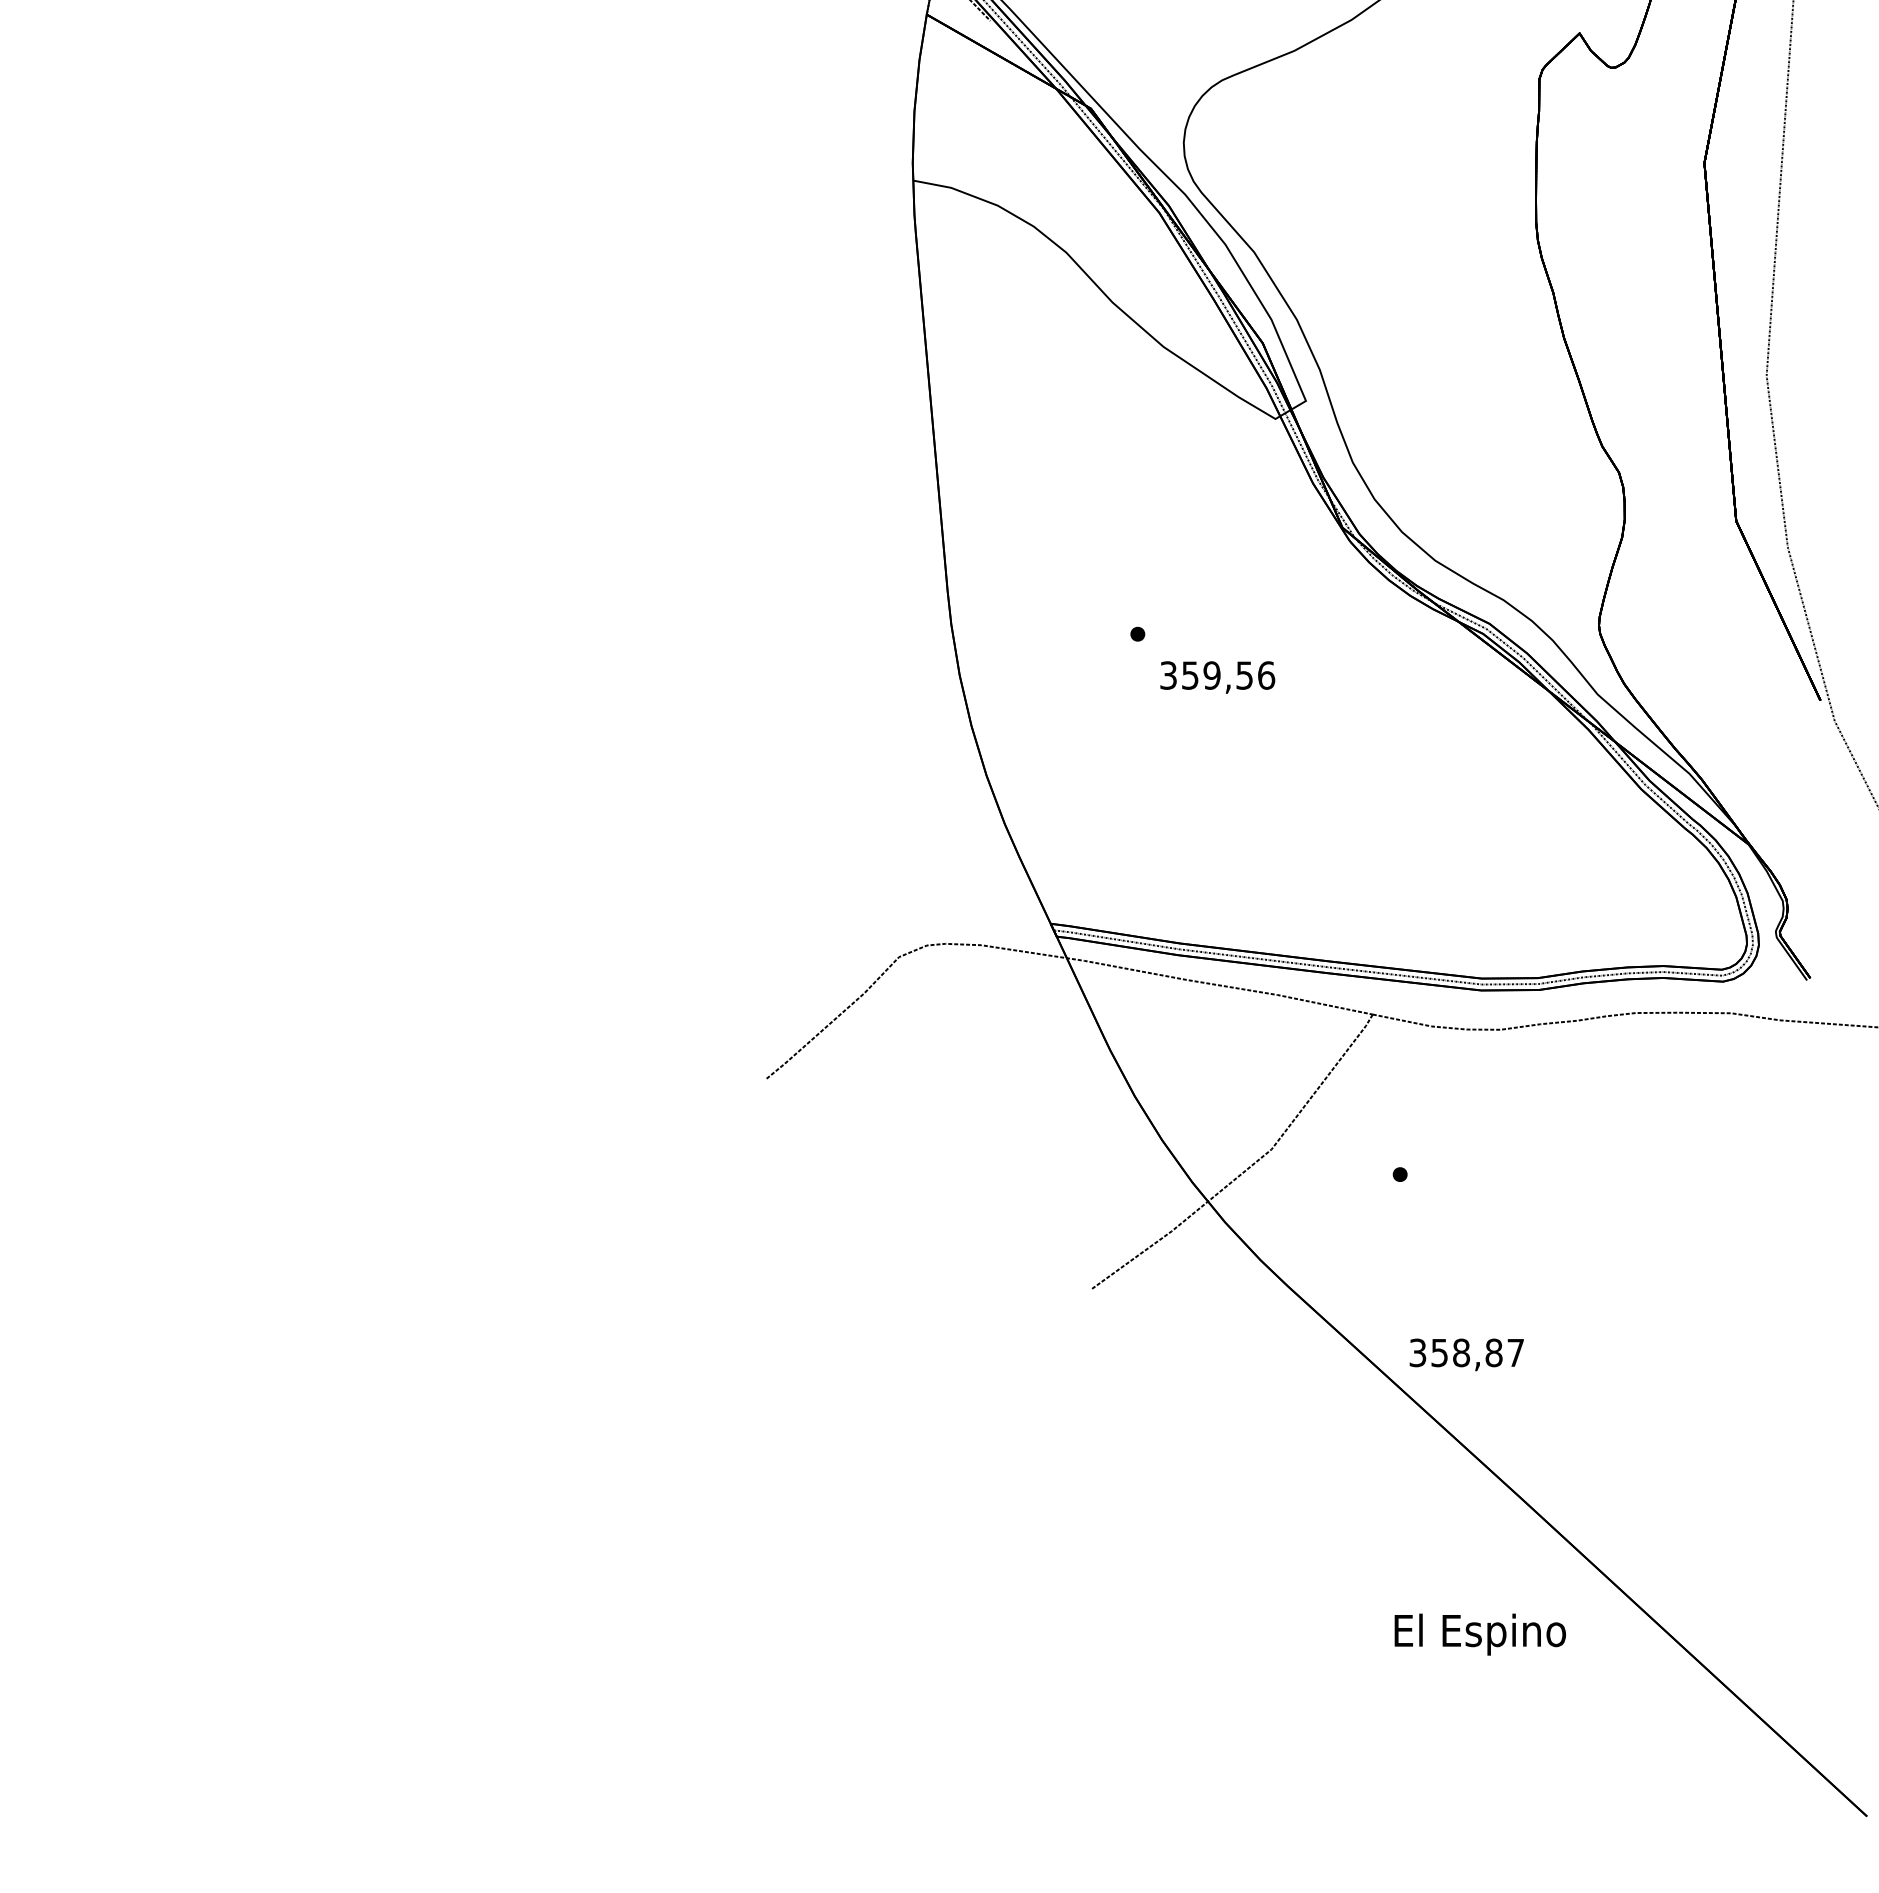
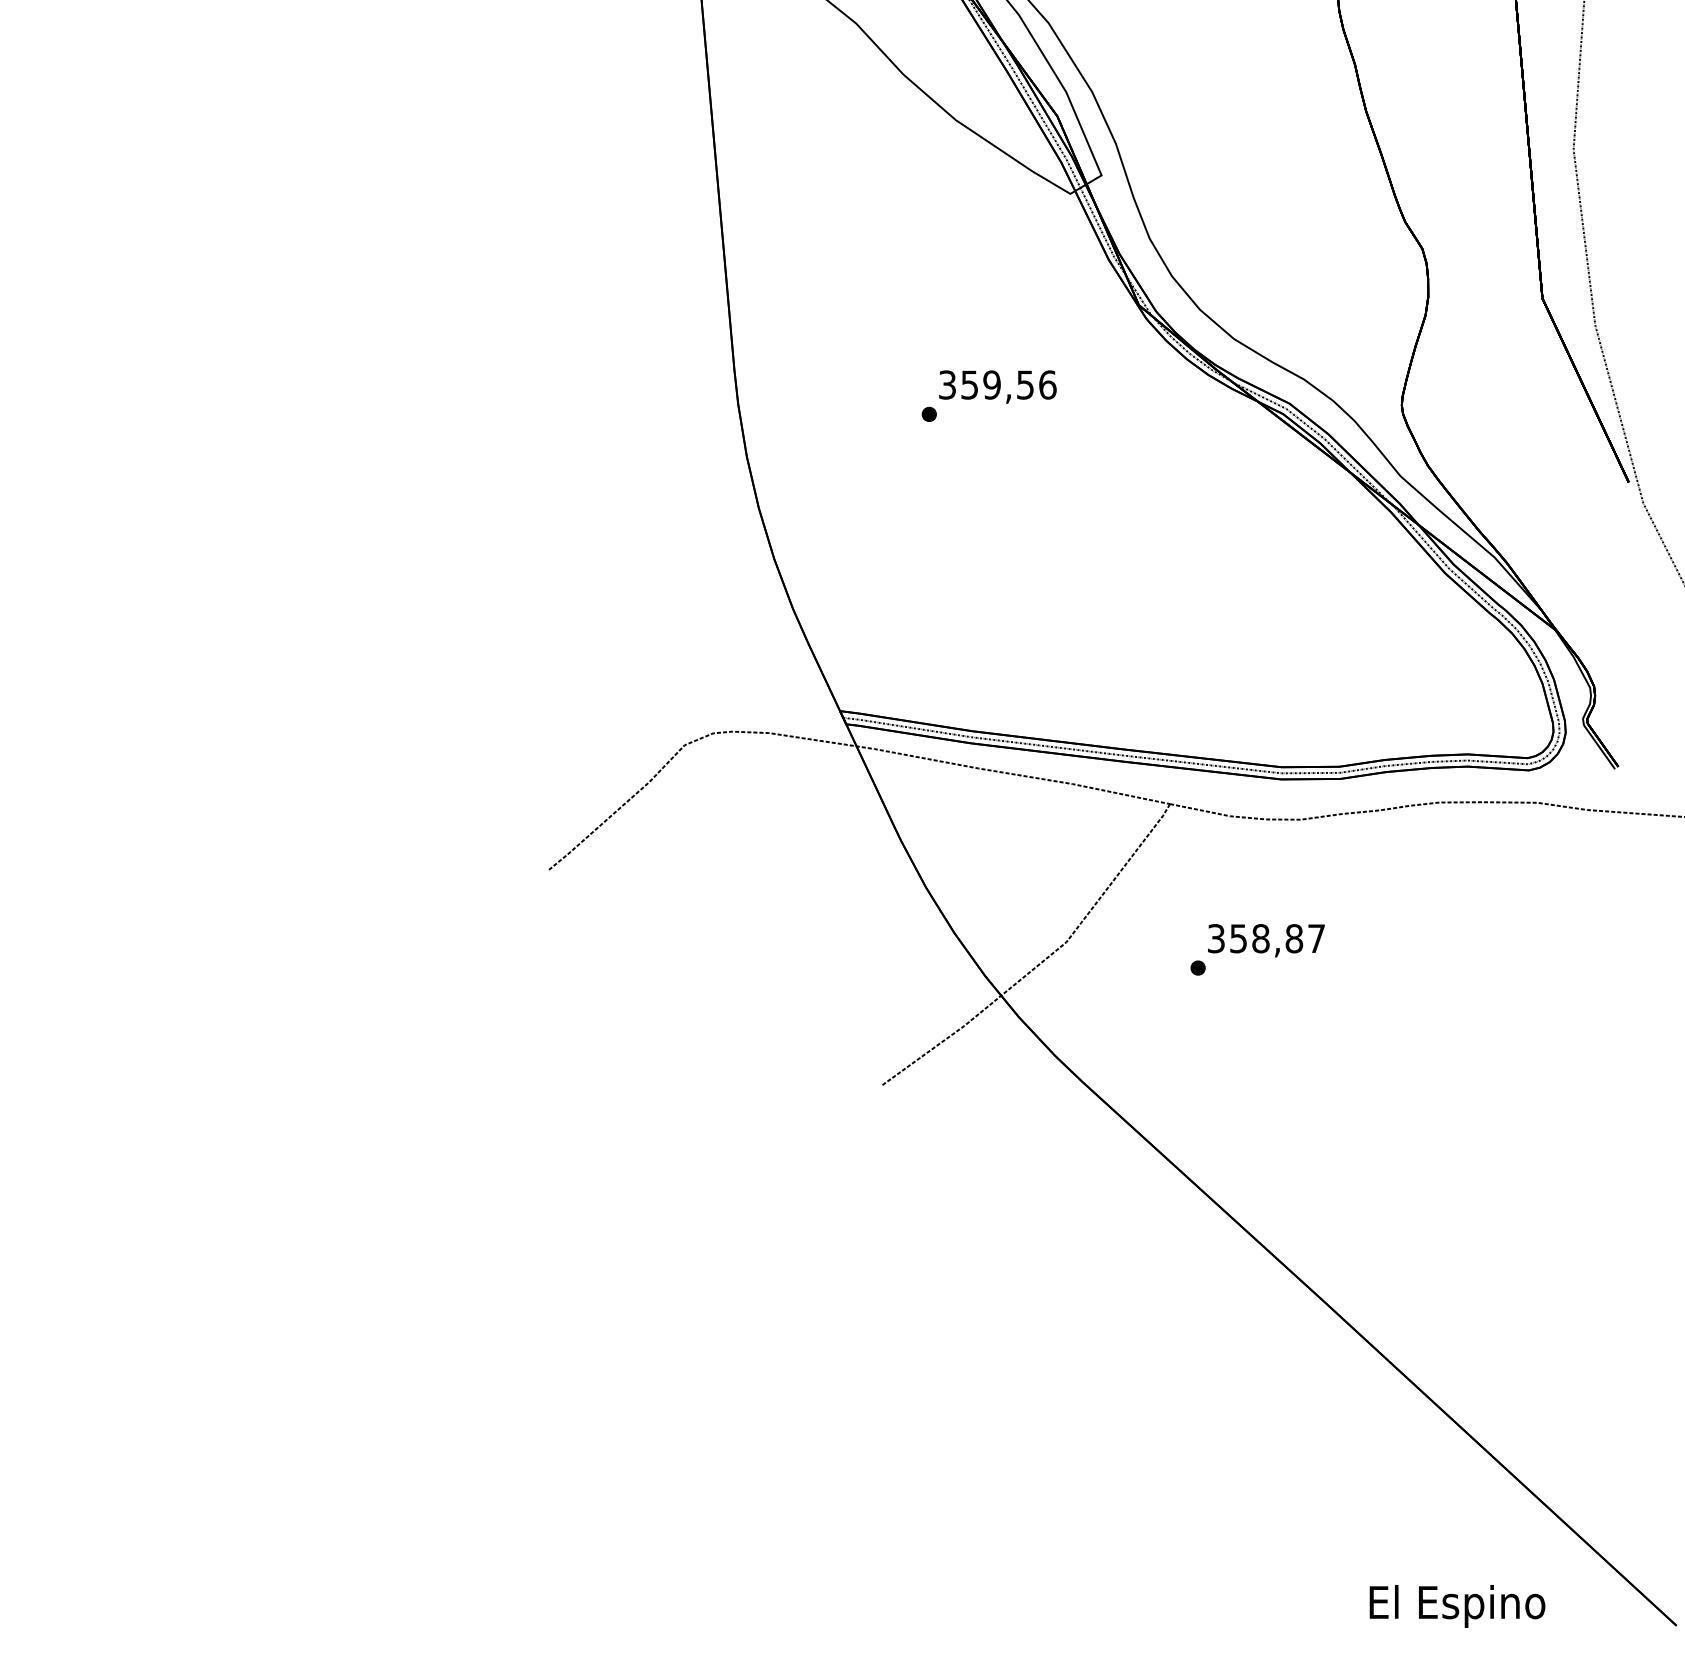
text: (1217, 677) -> (997, 387), moved
text: (1466, 1354) -> (1266, 940), moved
text: (1479, 1634) -> (1456, 1606), moved

